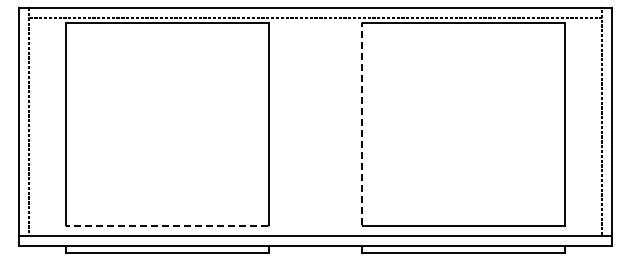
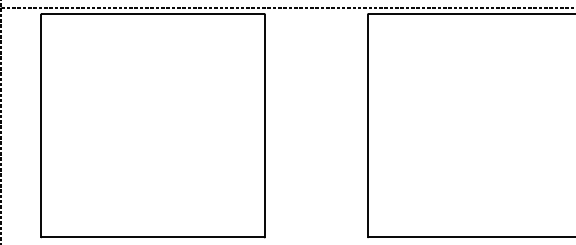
line: (362, 124) -> (368, 126), dashed -> solid
line: (167, 225) -> (153, 237), dashed -> solid

